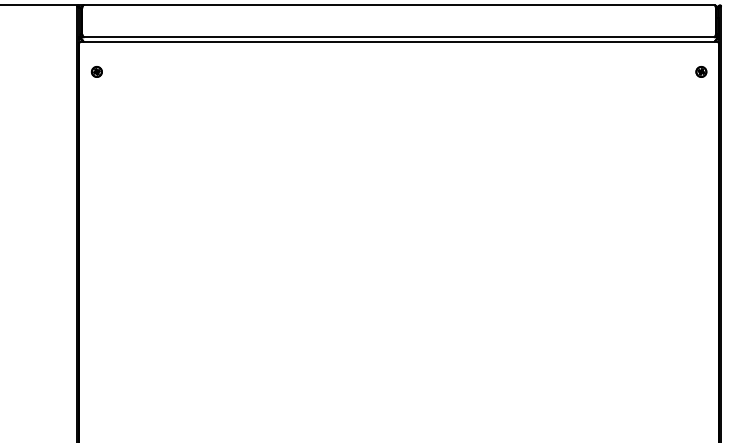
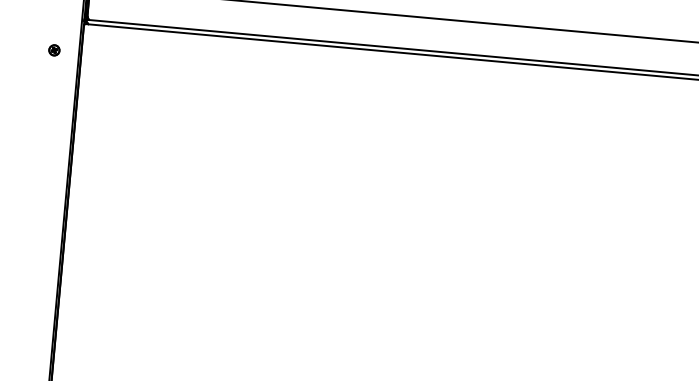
part: (96, 71) -> (54, 49), moved

